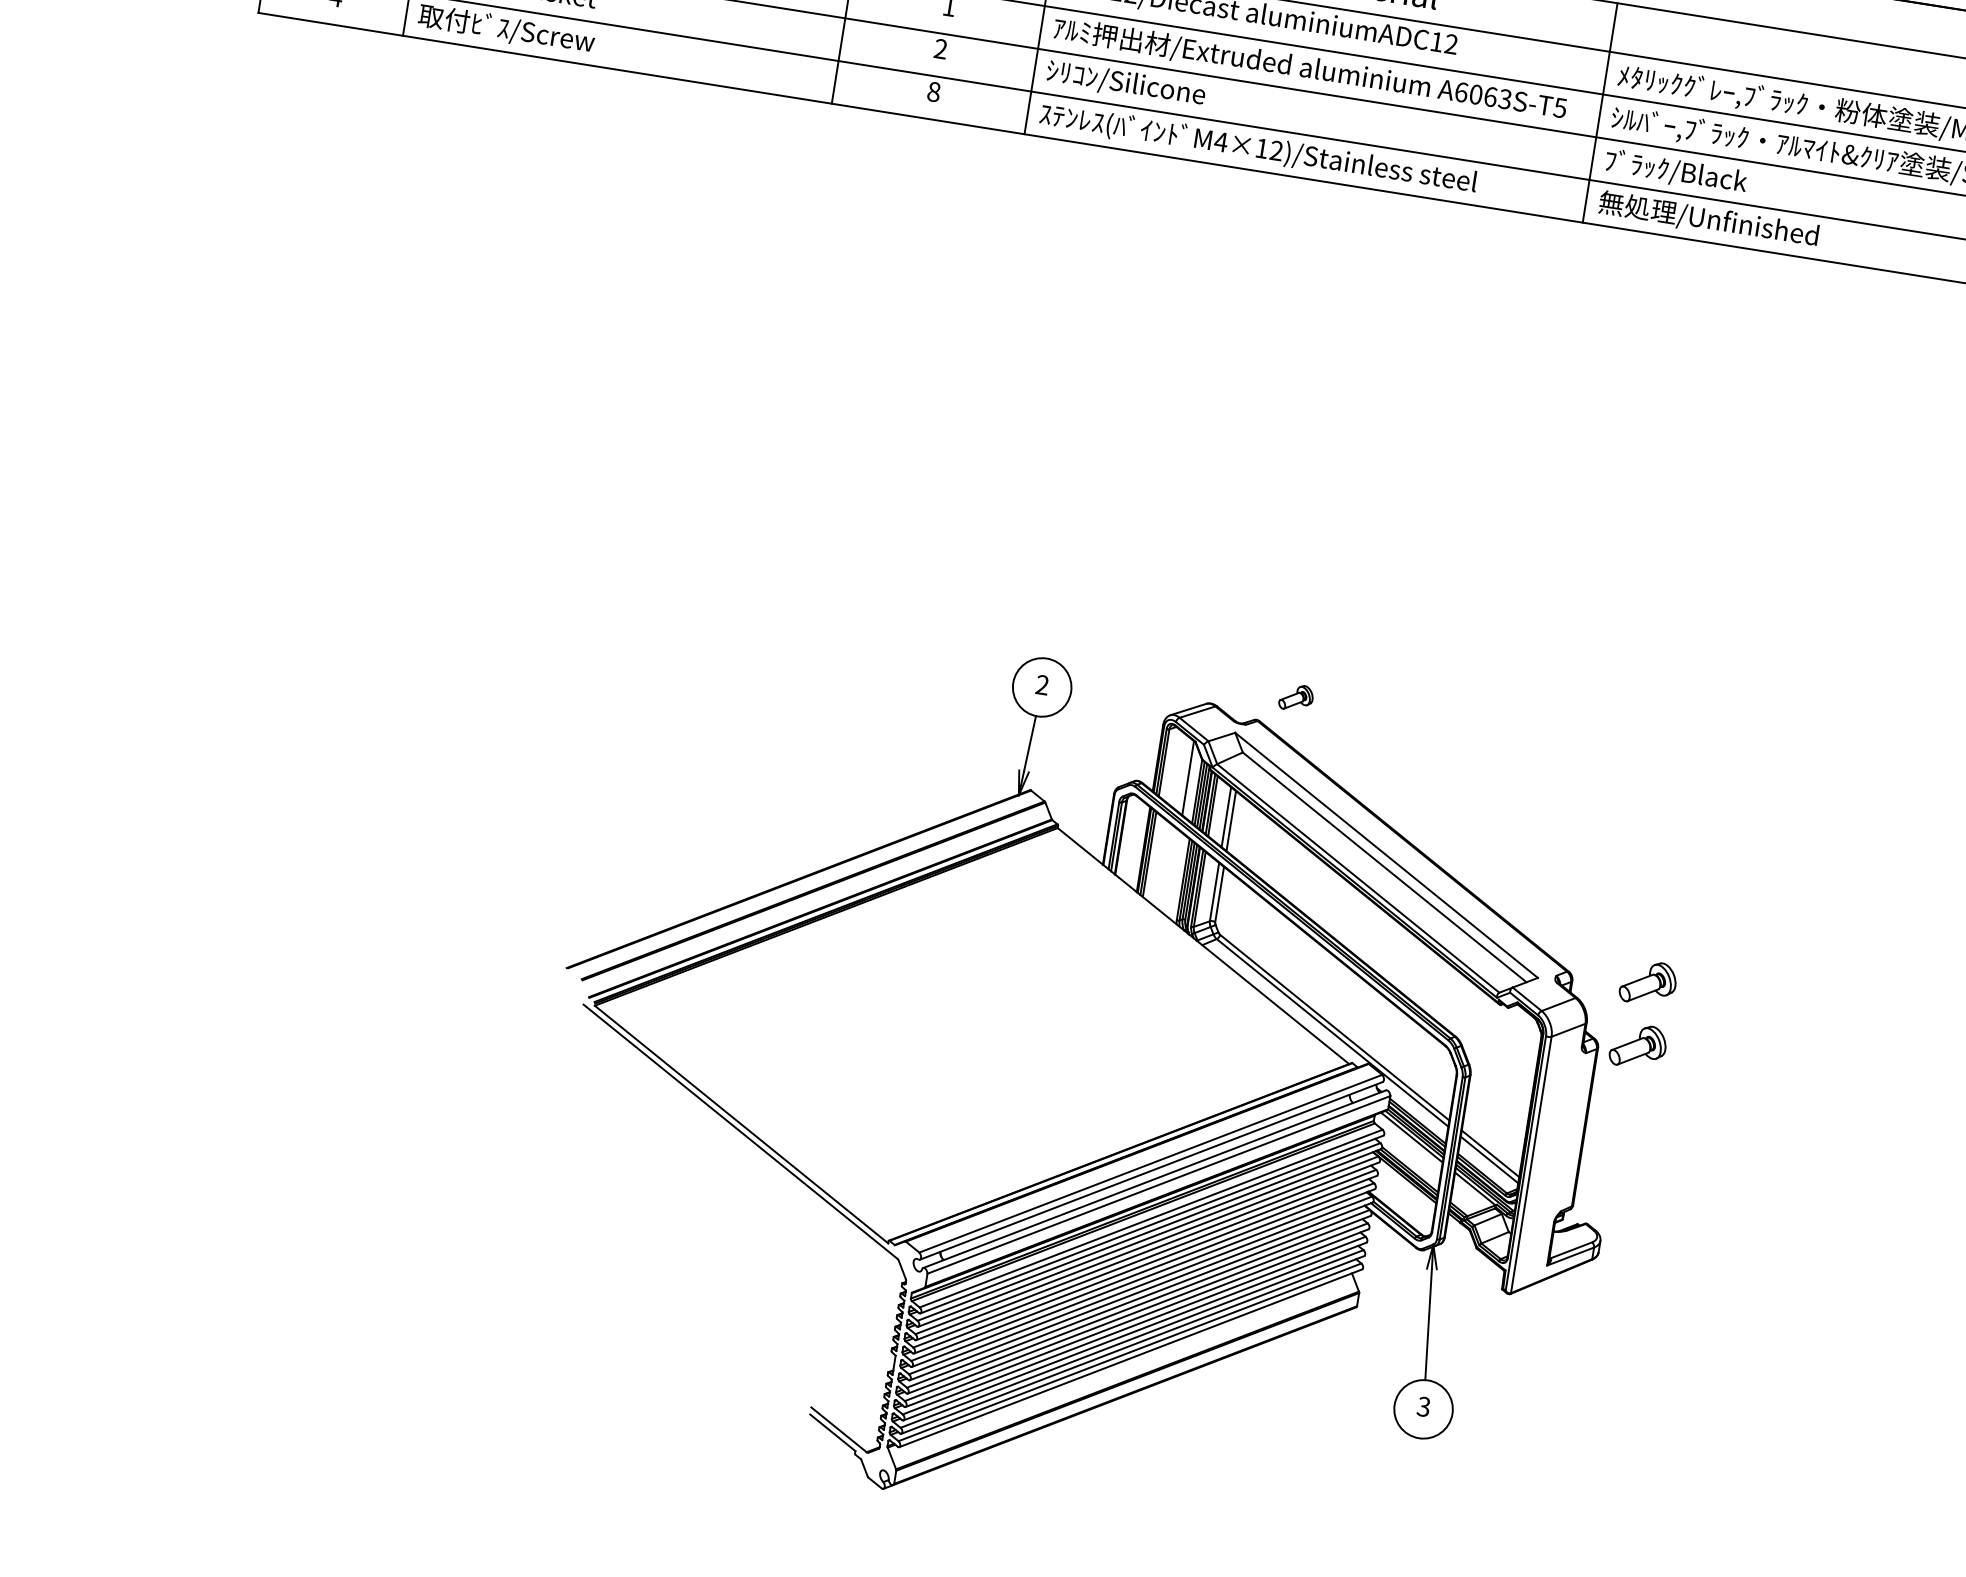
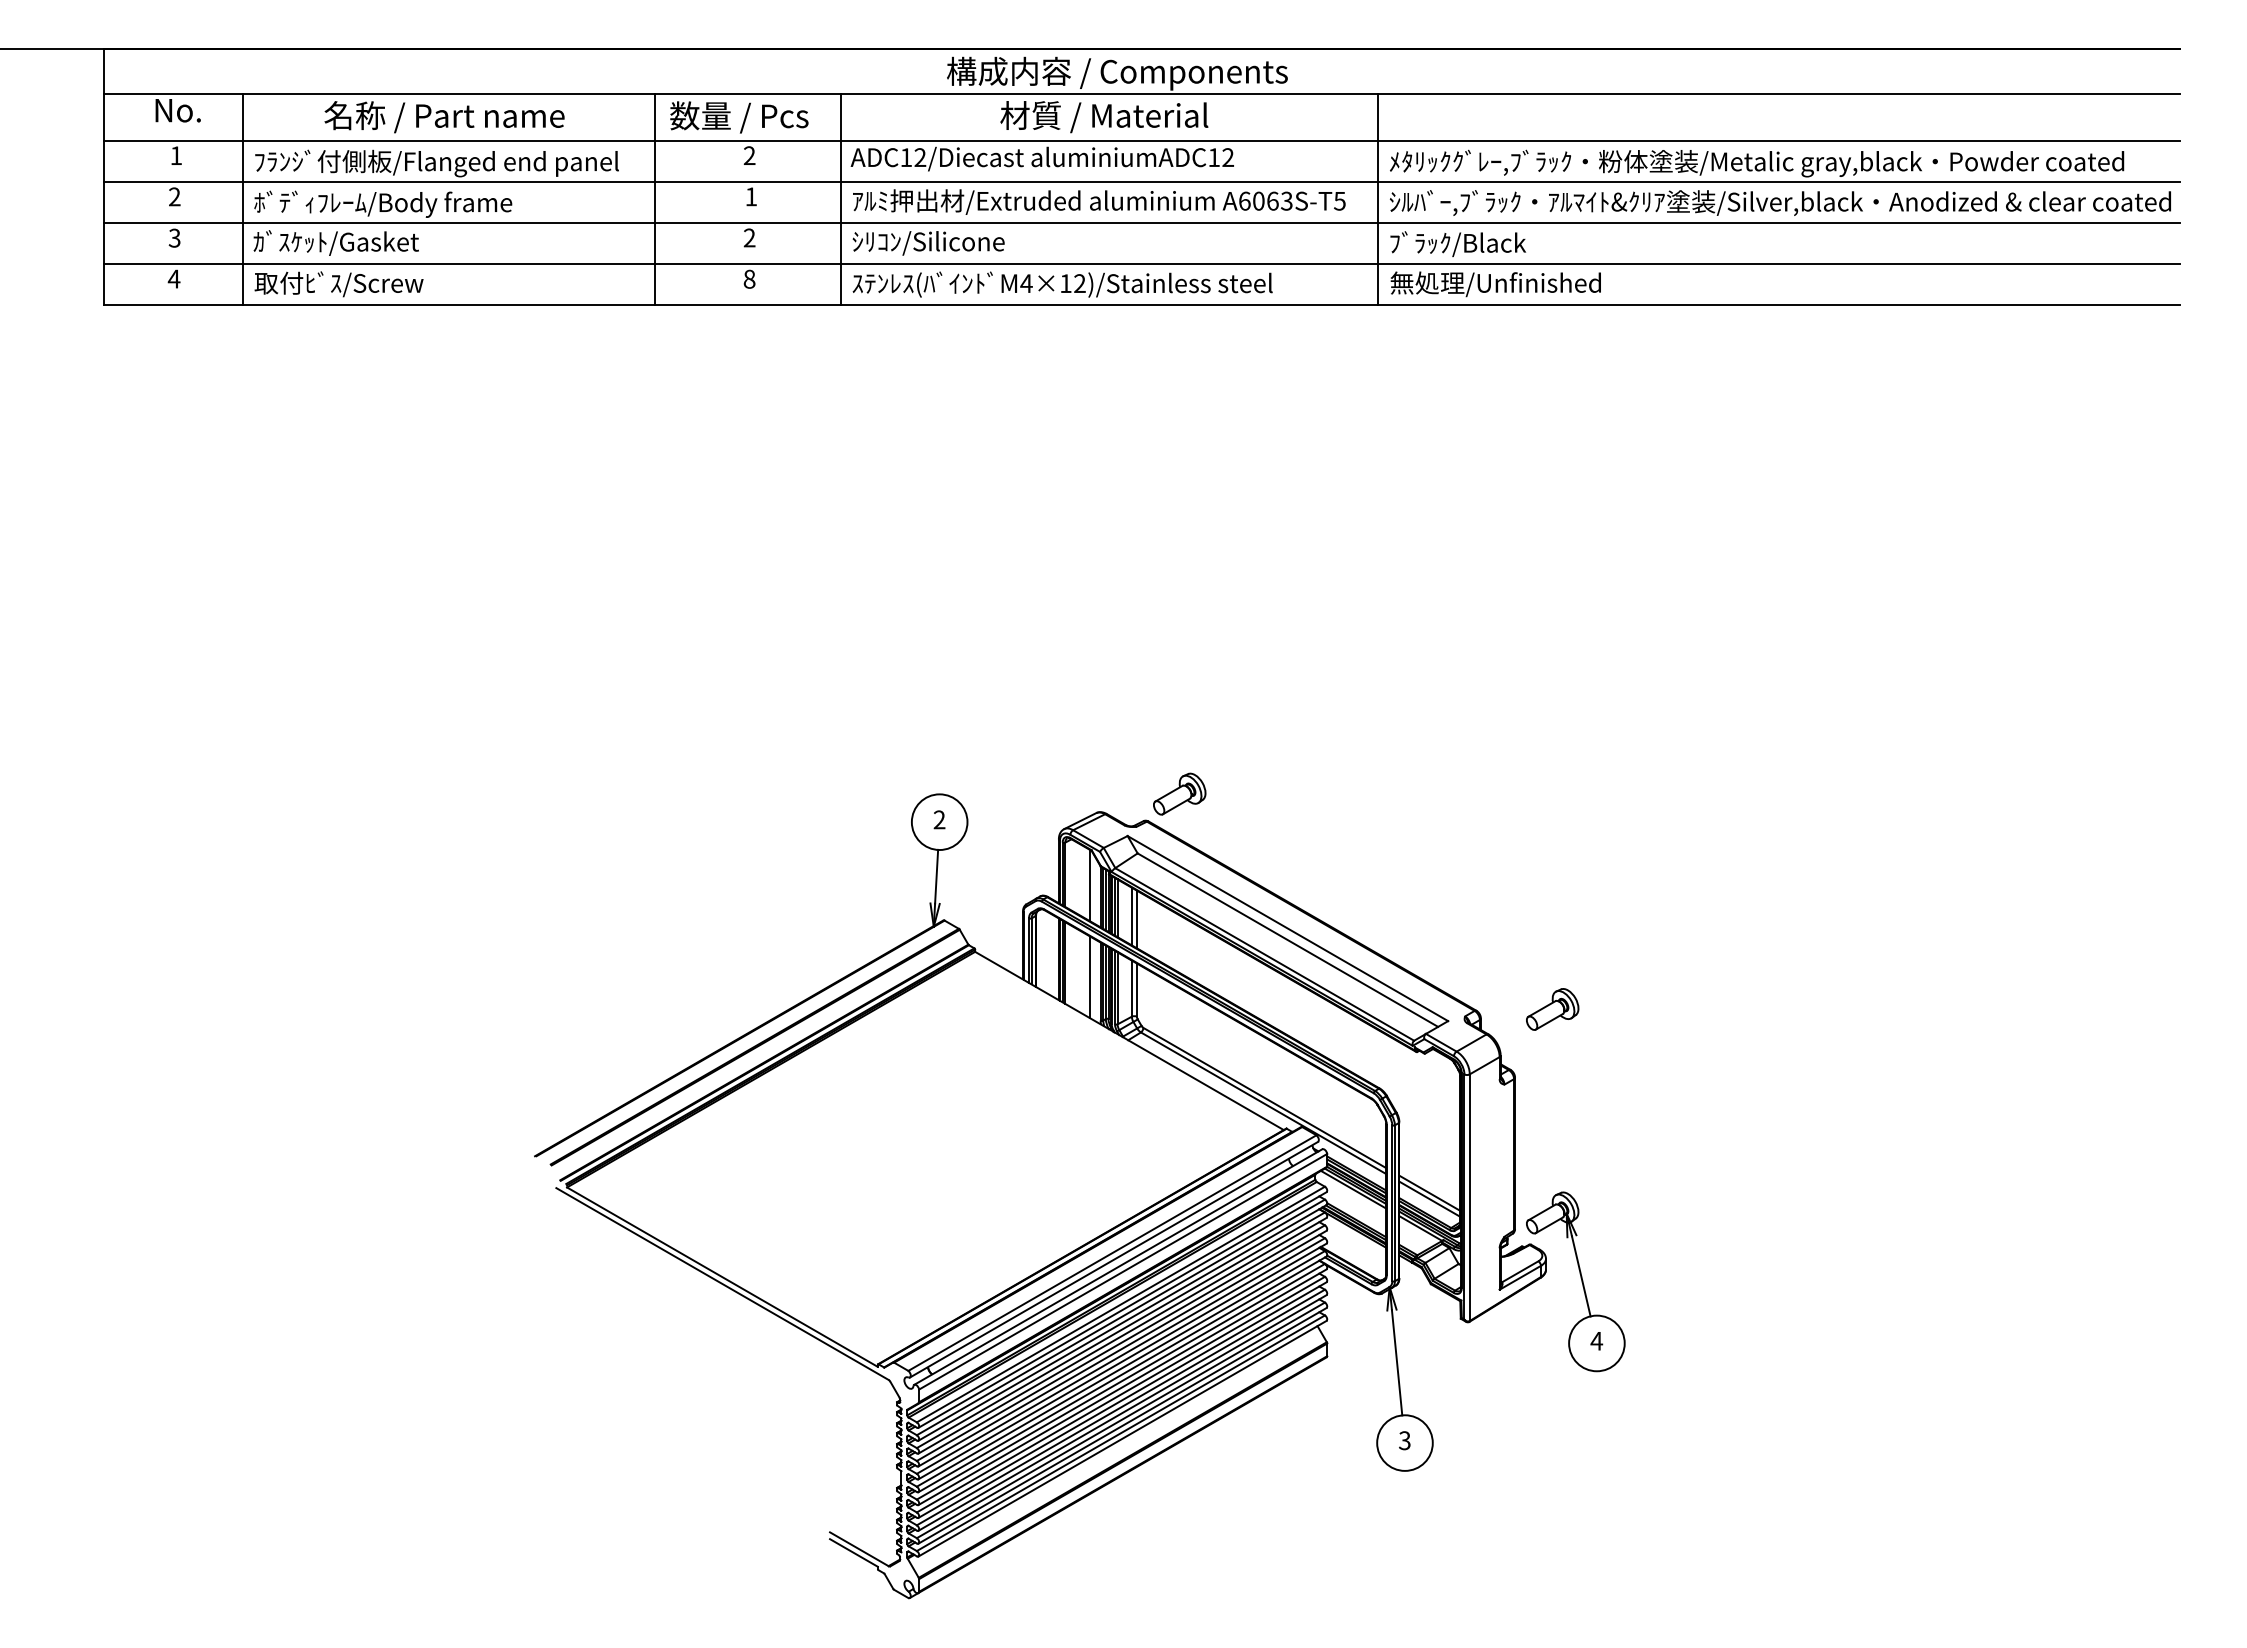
part: (1296, 697) -> (1179, 793), size x1.67
line: (1173, 873) -> (1090, 977), added
part: (1638, 1046) -> (1552, 1070), removed
part: (1627, 1269) -> (1575, 1281), added

